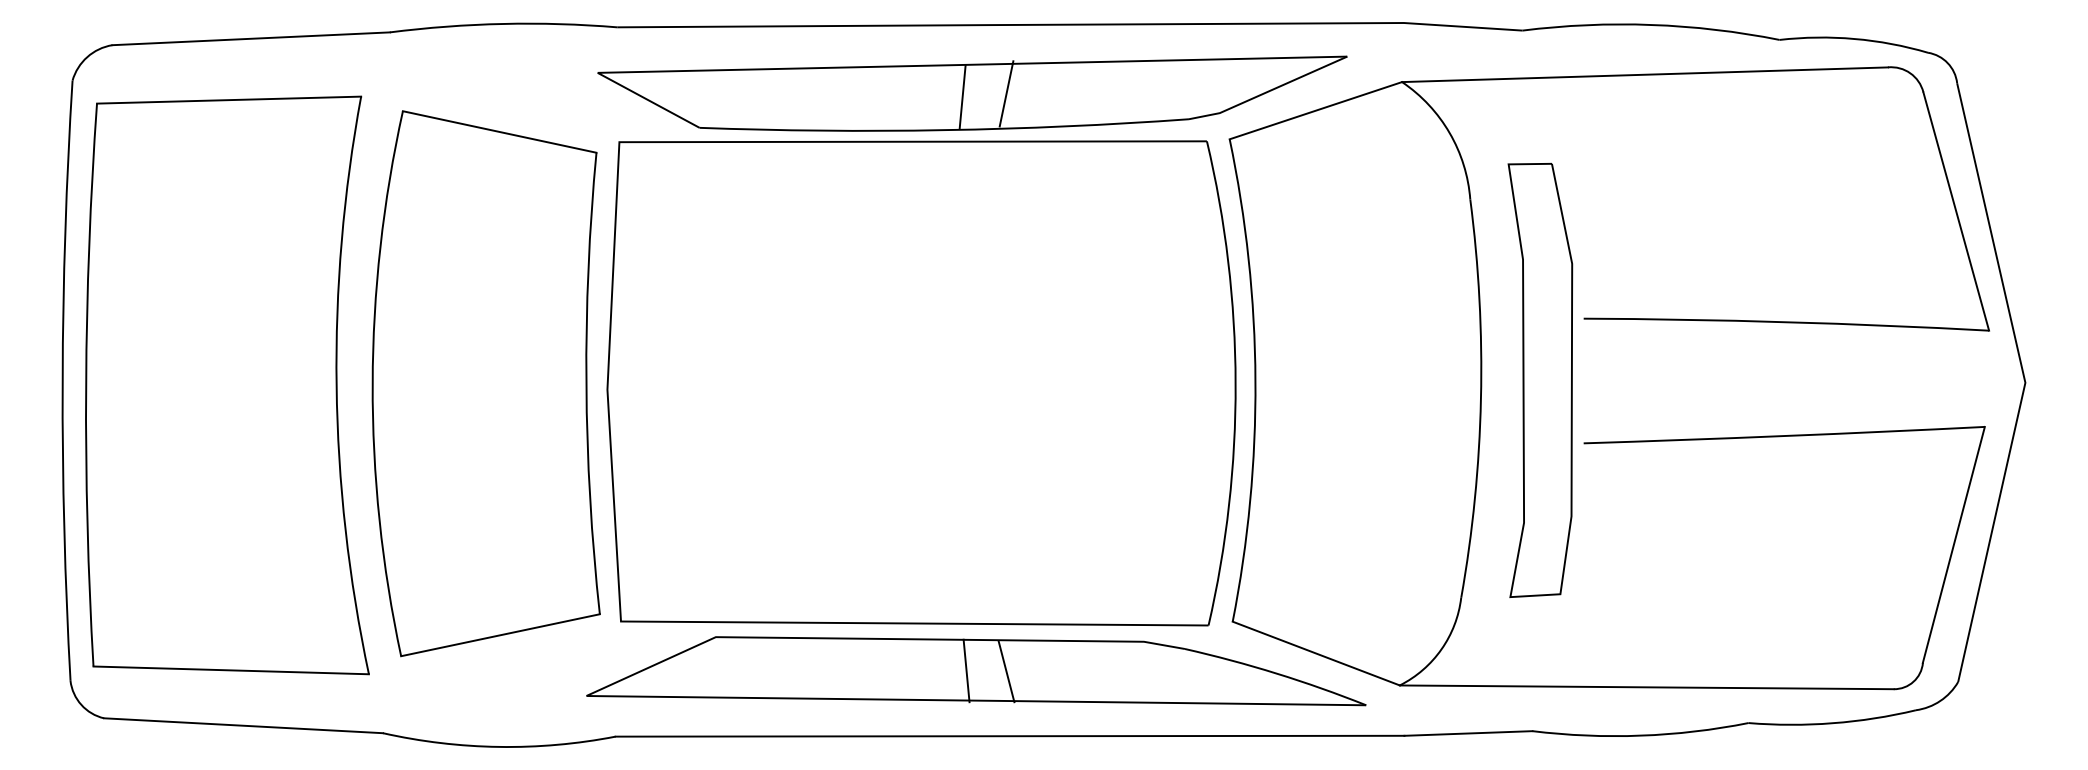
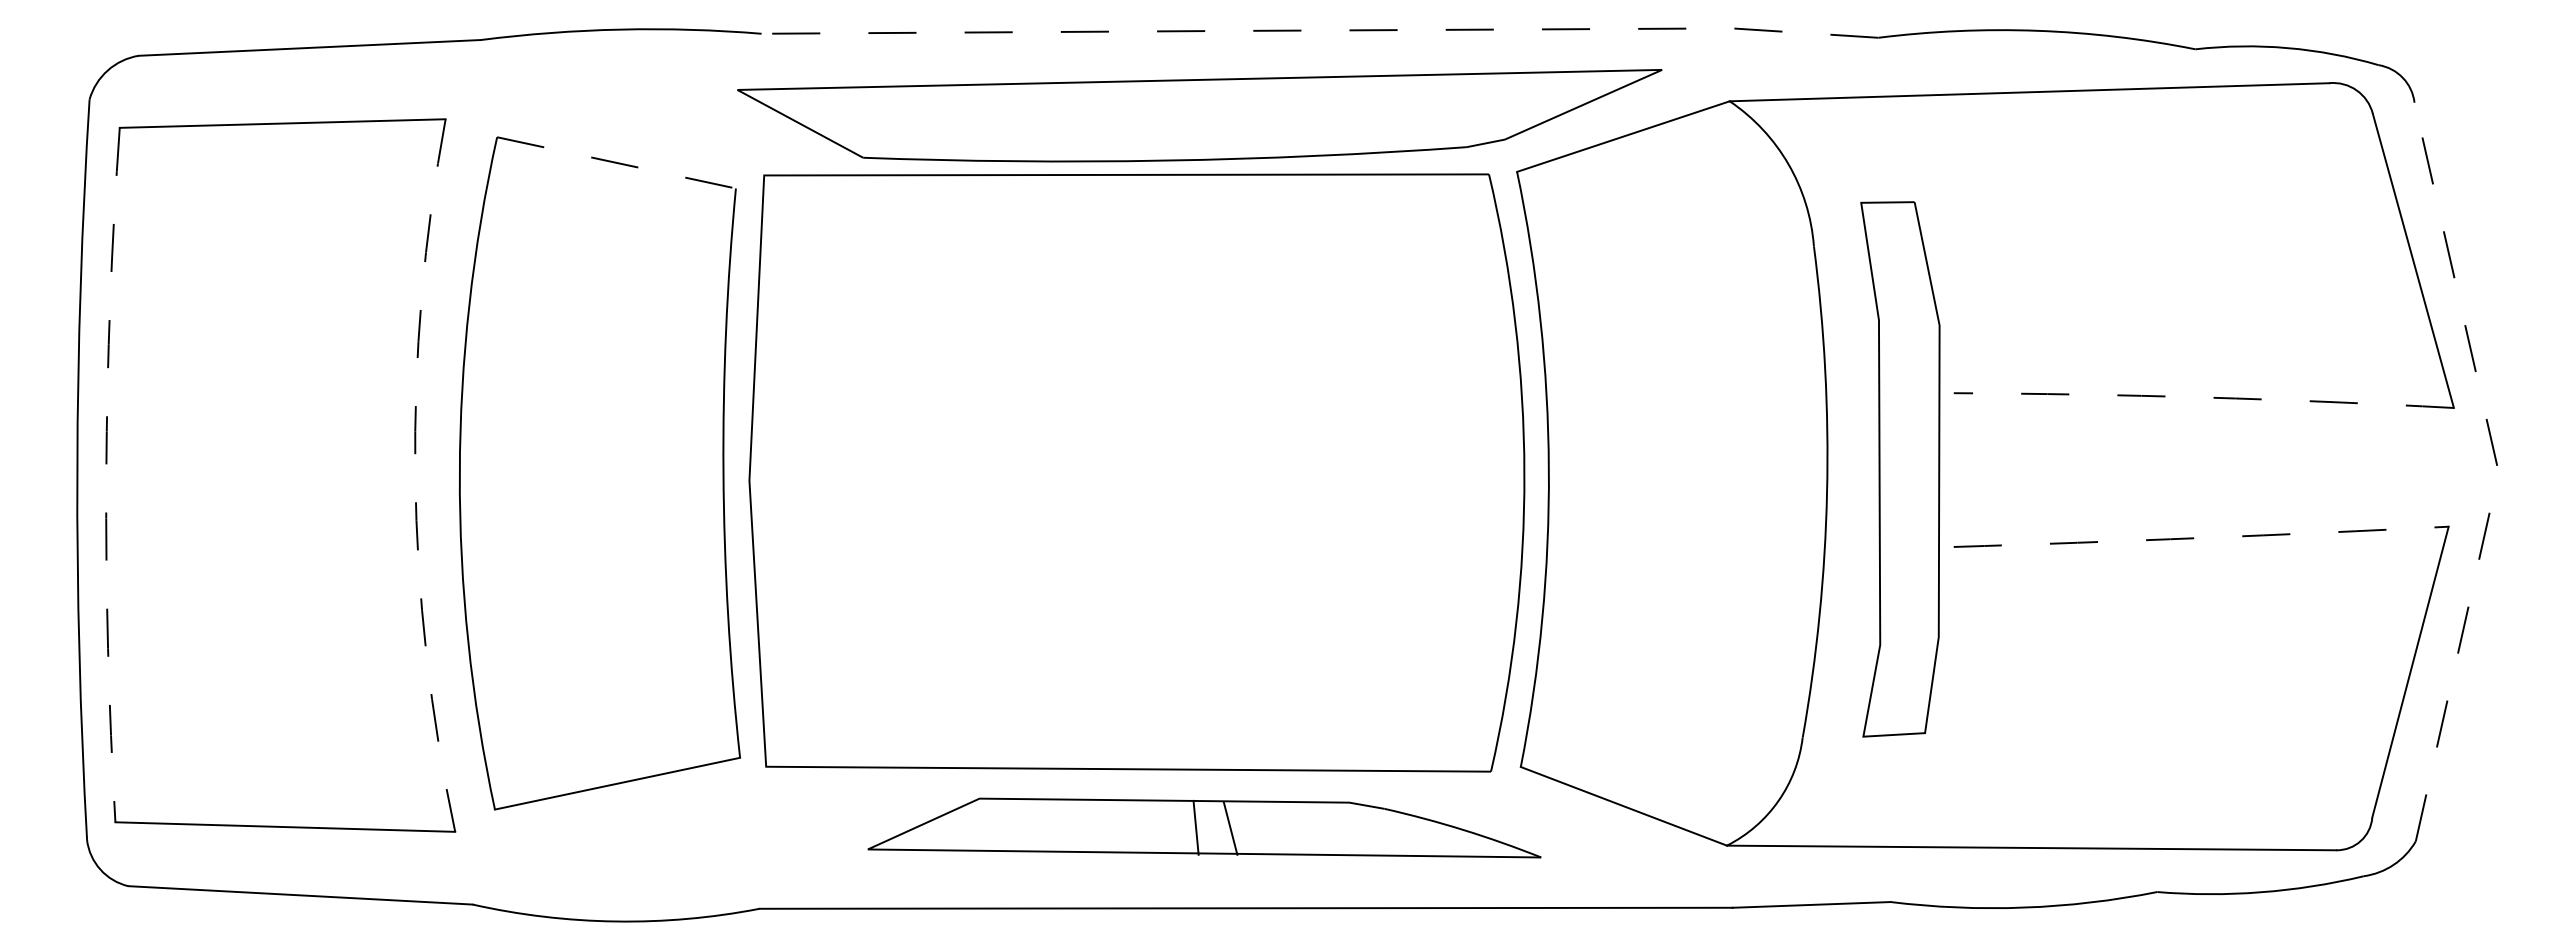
line: (1070, 24) -> (1320, 30), solid -> dashed
line: (1006, 93) -> (1241, 115), removed
line: (962, 96) -> (1187, 119), removed
line: (500, 131) -> (617, 162), solid -> dashed
arc: (1786, 322) -> (2203, 397), solid -> dashed
line: (2025, 382) -> (2498, 472), solid -> dashed
arc: (86, 385) -> (106, 475), solid -> dashed
arc: (336, 386) -> (415, 476), solid -> dashed
arc: (1784, 435) -> (2201, 537), solid -> dashed
part: (976, 670) -> (1204, 827), size x0.7

